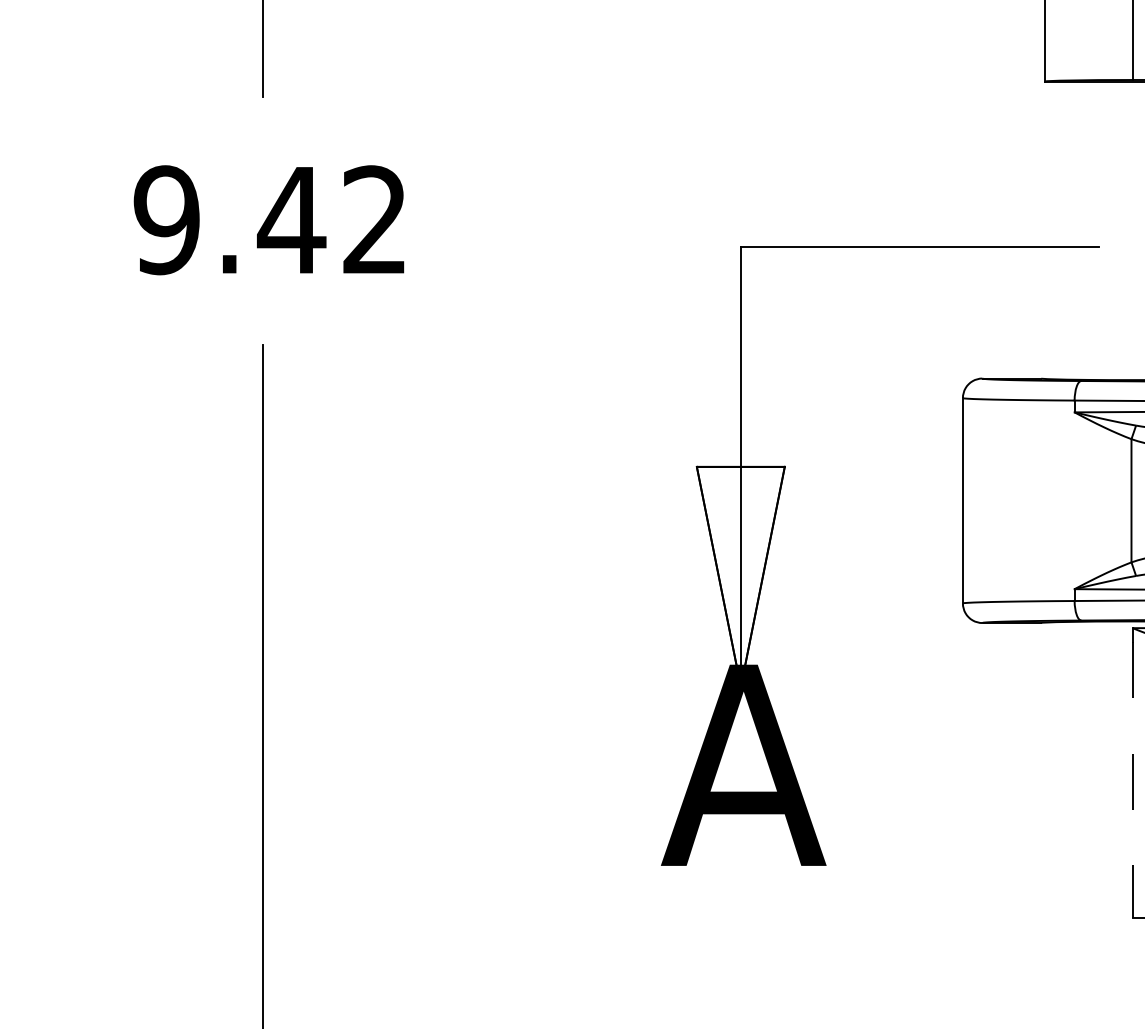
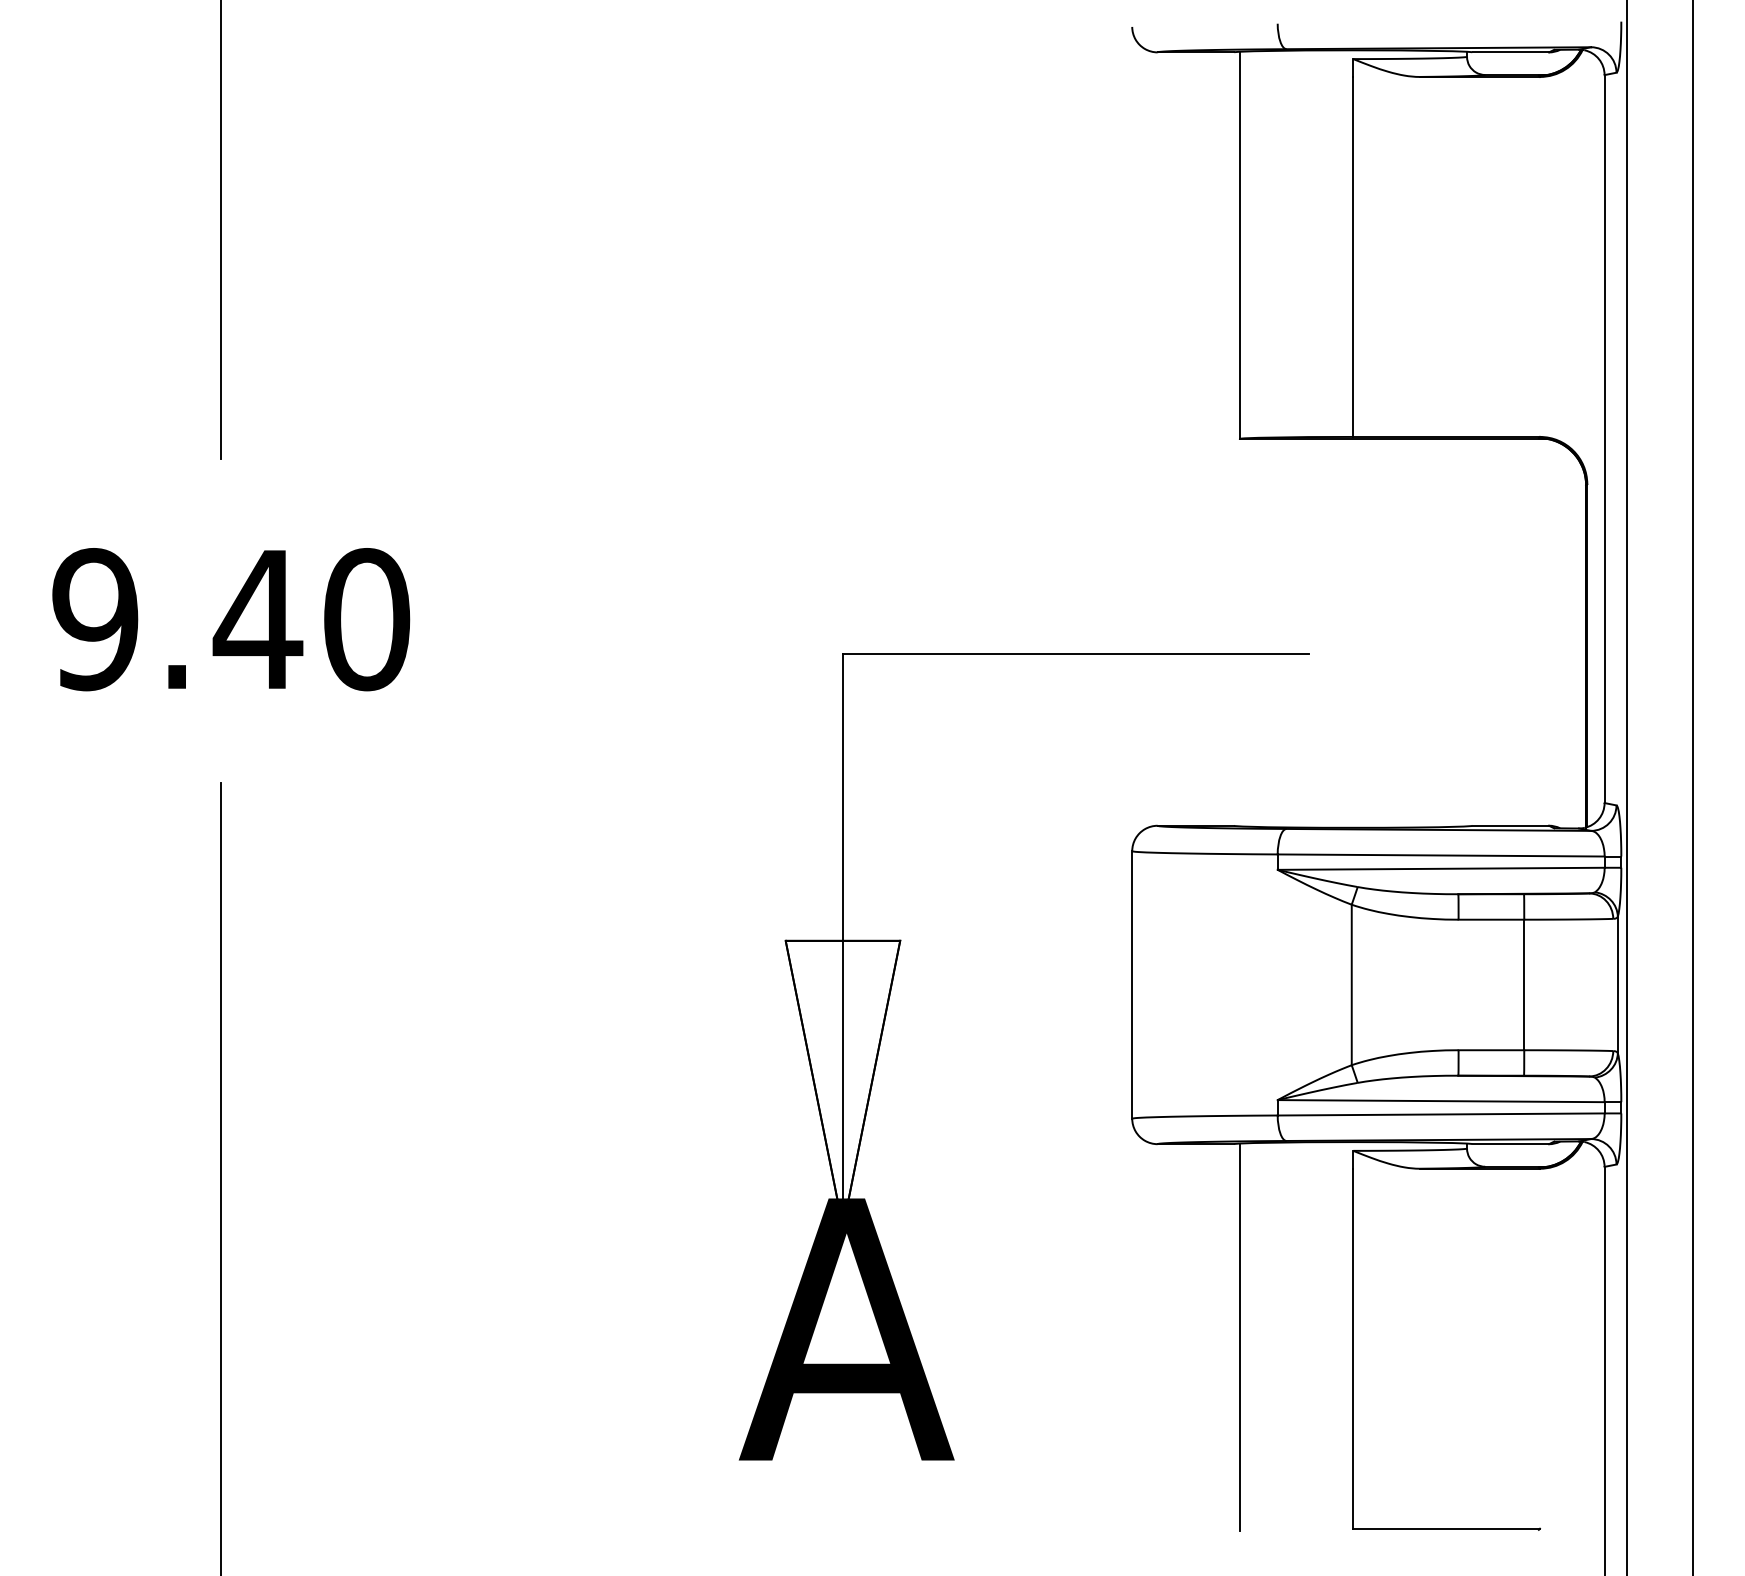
text: (375, 220) -> (367, 619), 9.42 -> 9.40
line: (1045, 770) -> (1239, 1336), added
line: (1132, 779) -> (1353, 1348), dashed -> solid

